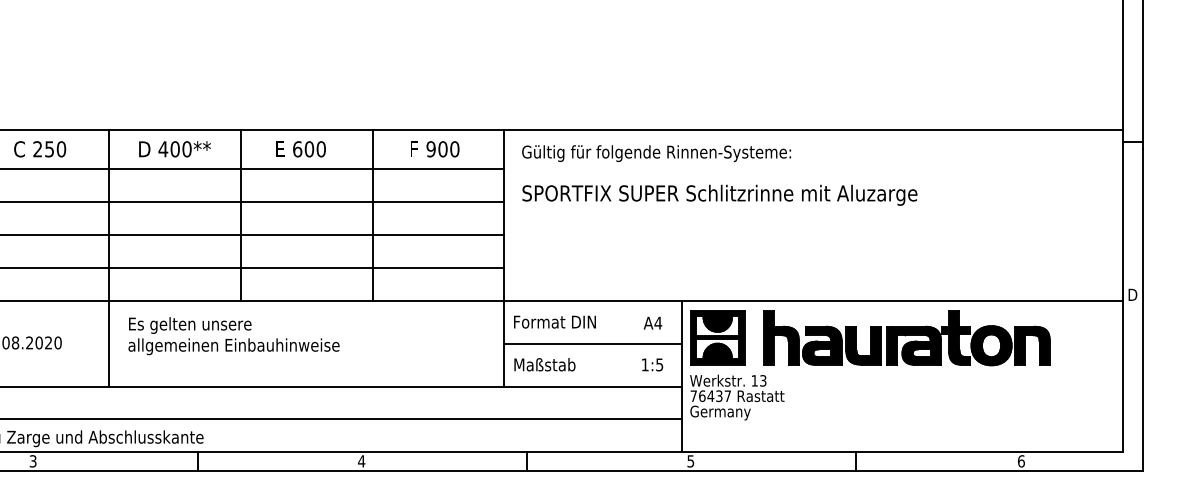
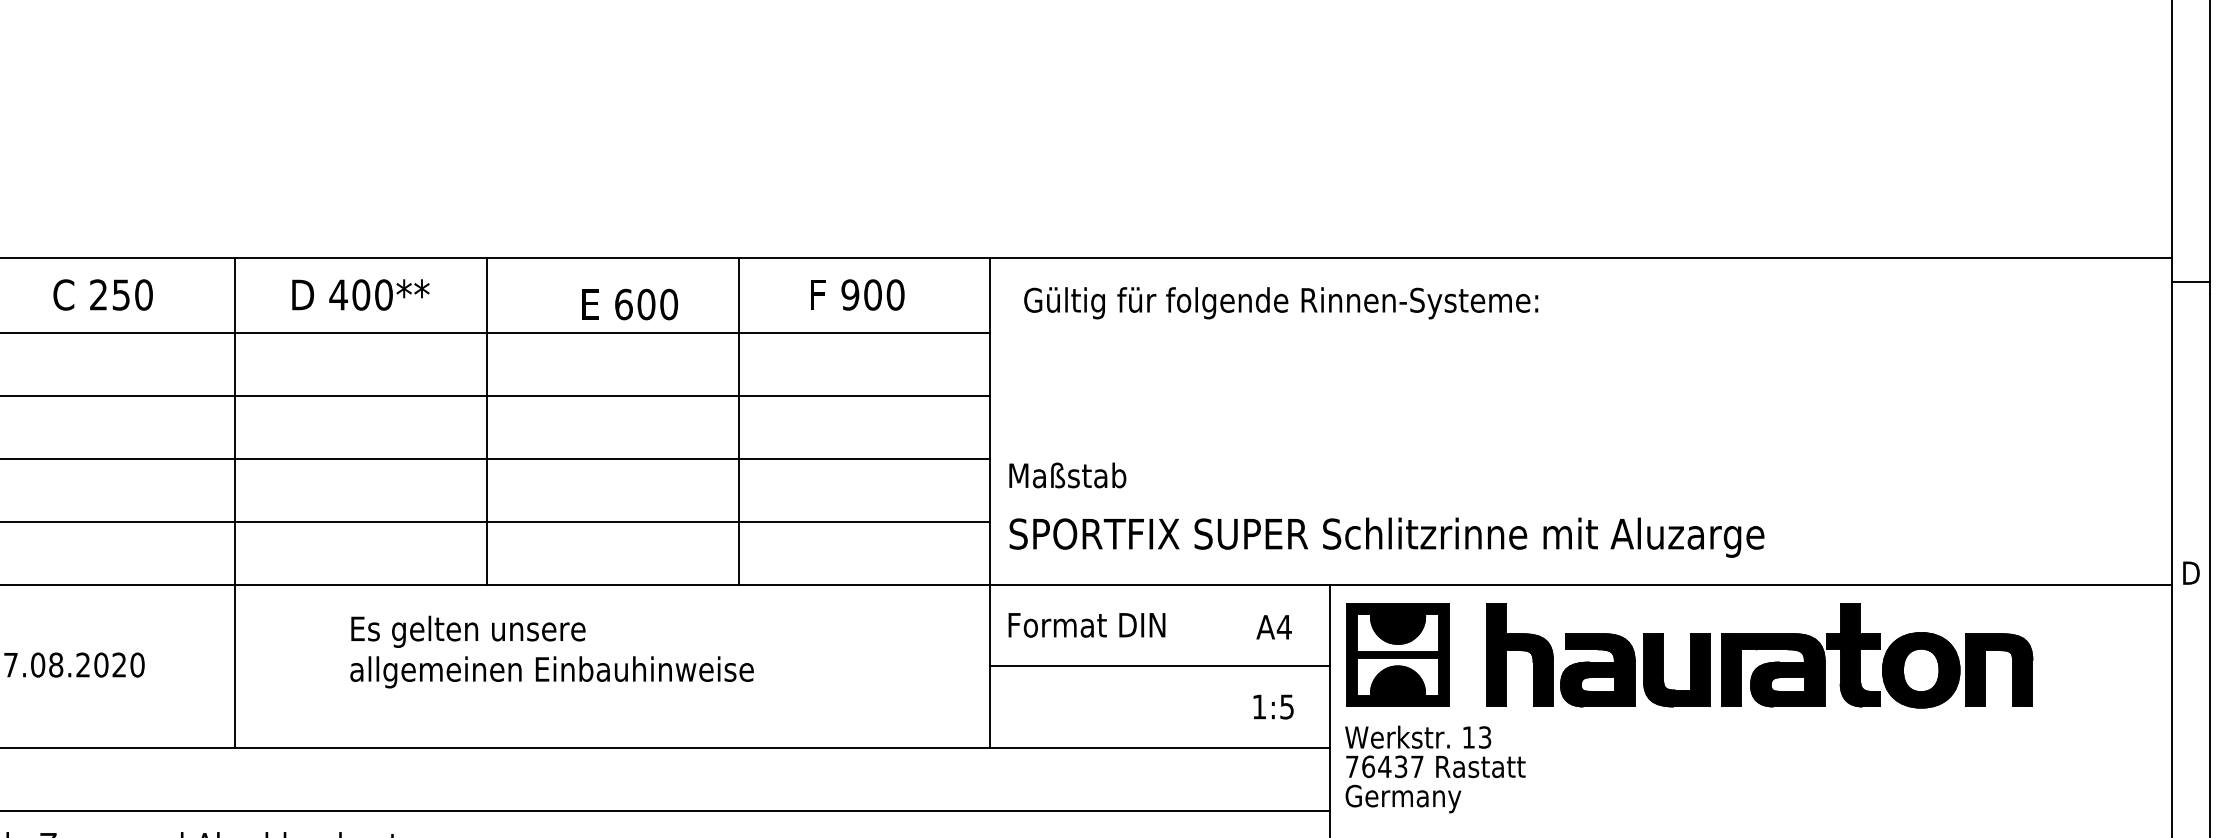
text: (300, 149) -> (629, 304), moved
text: (719, 194) -> (1386, 536), moved
text: (233, 336) -> (551, 652), moved
text: (544, 364) -> (1066, 474), moved

